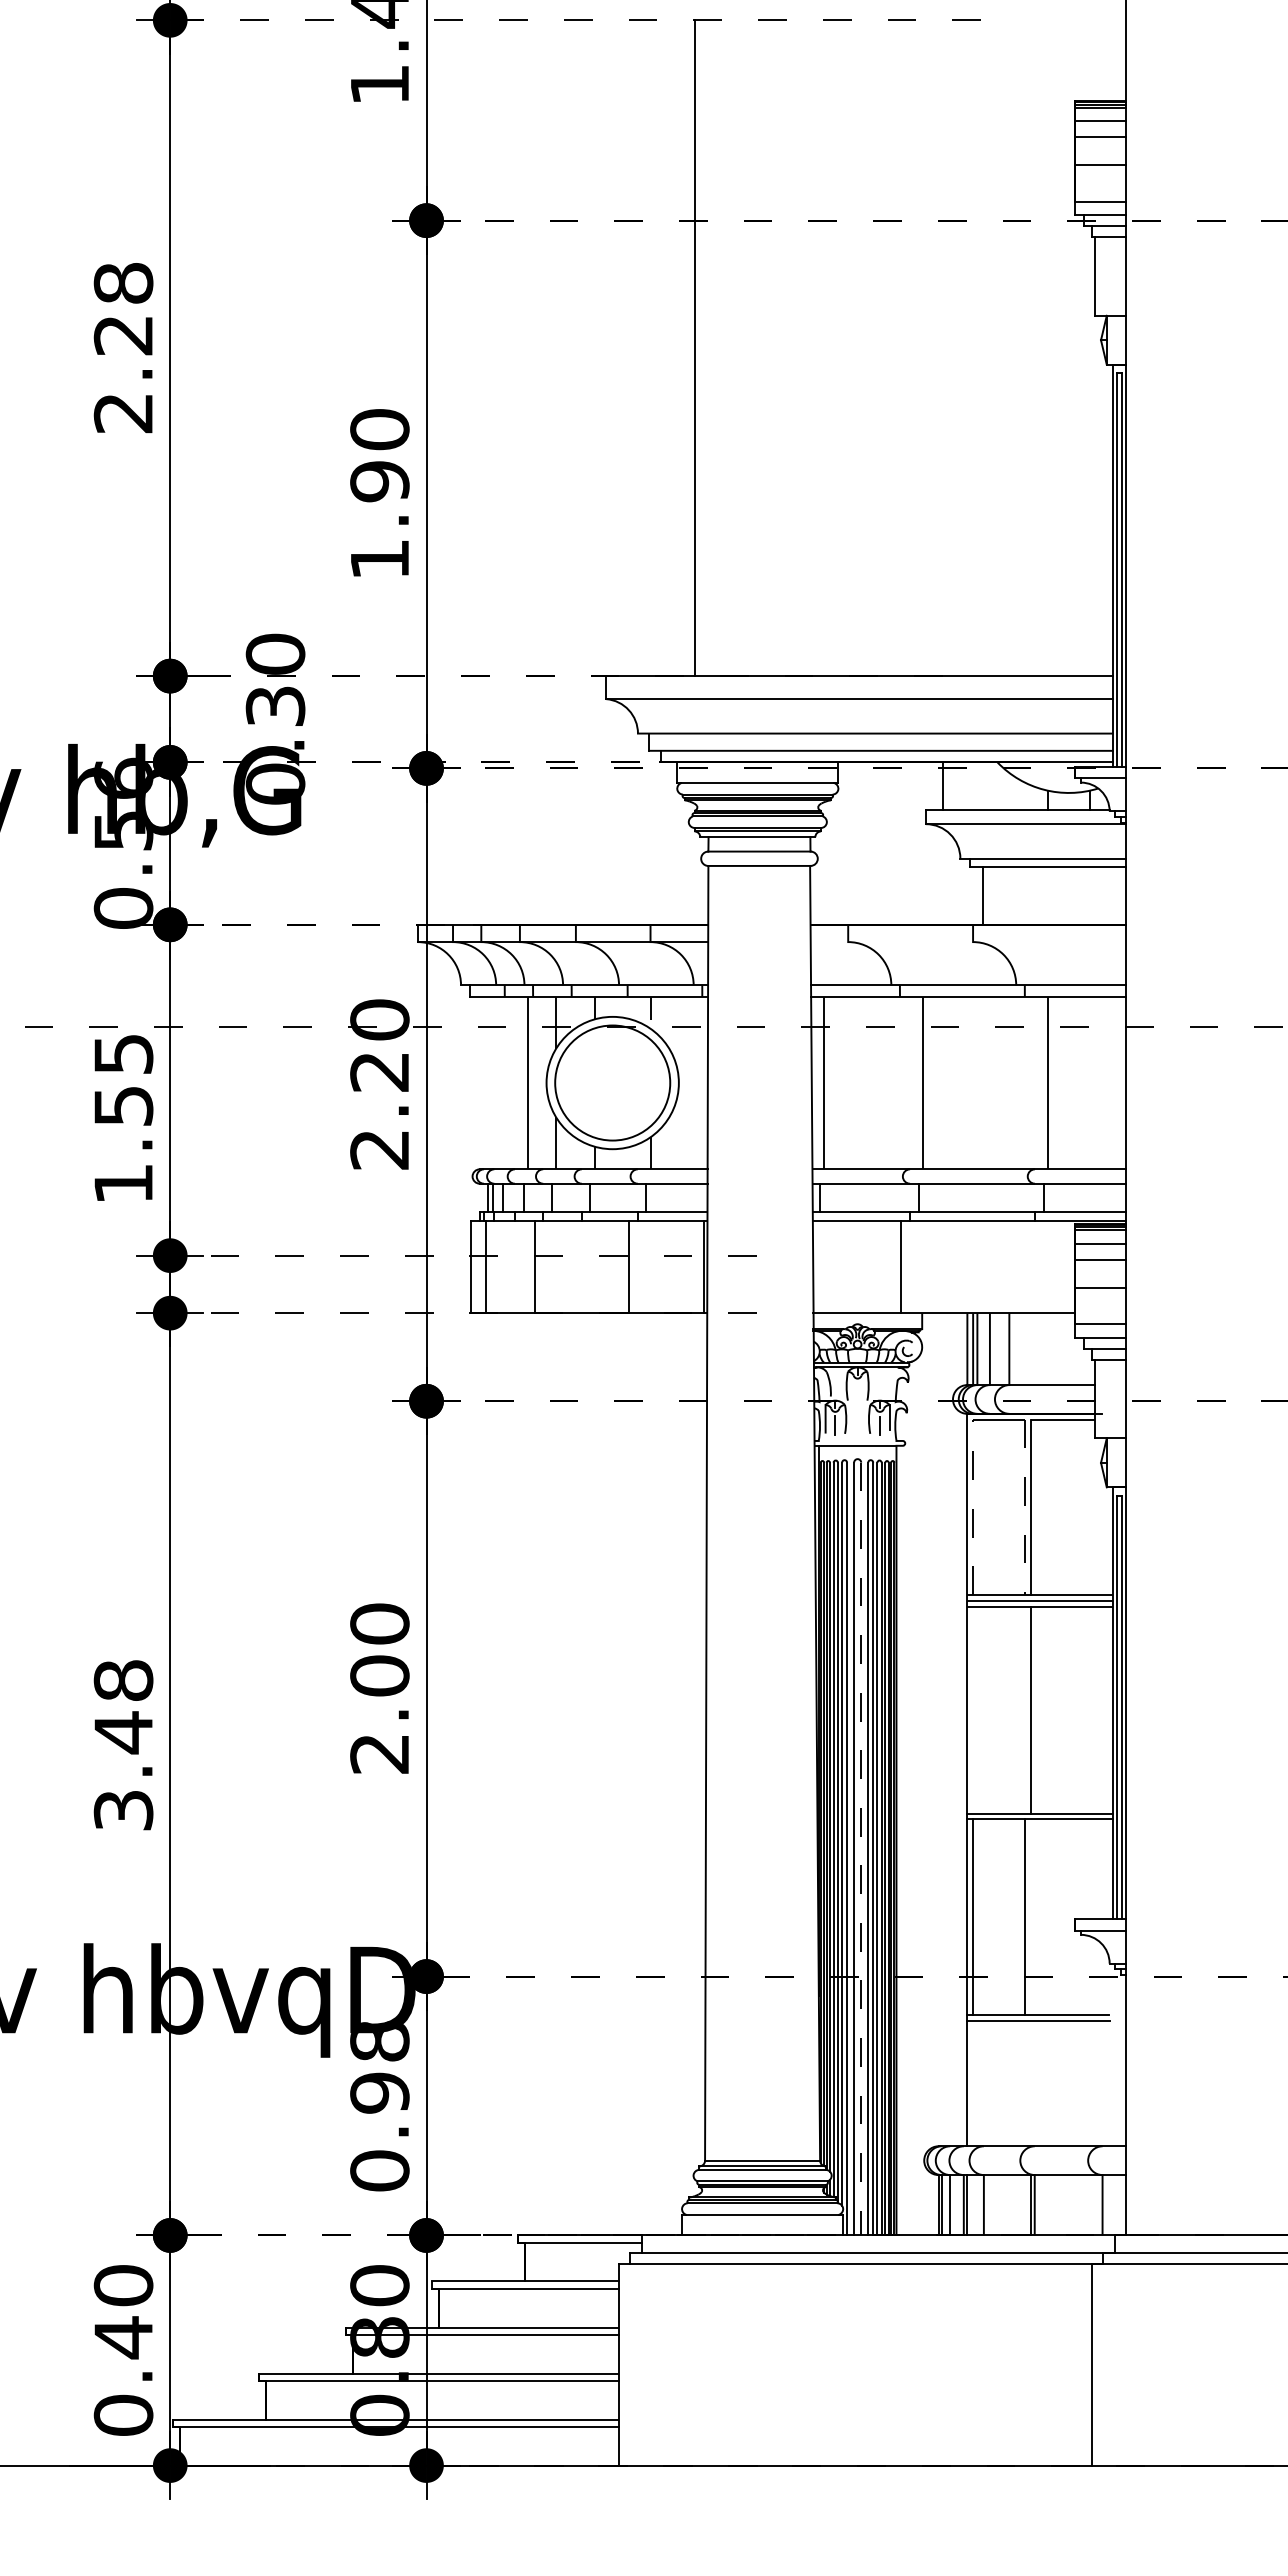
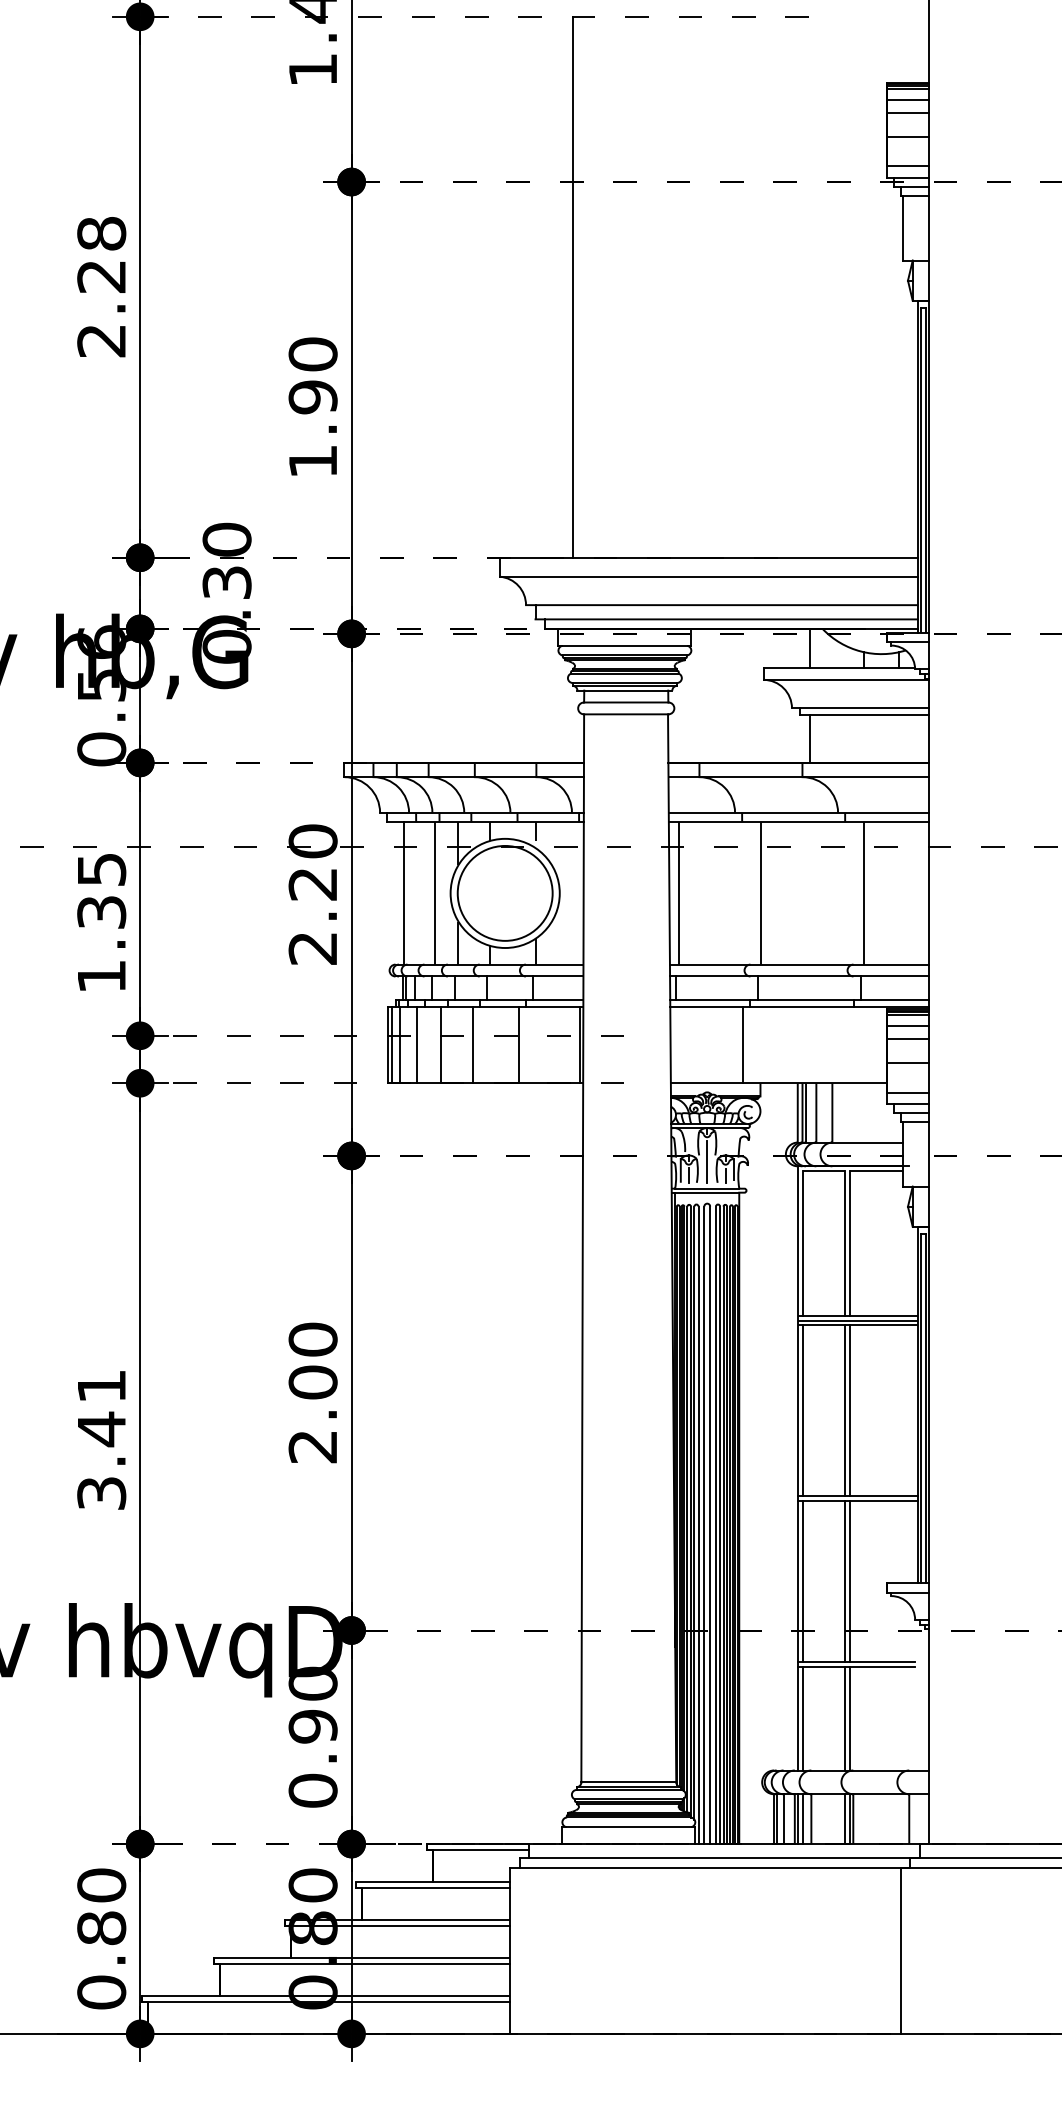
line: (942, 785) -> (810, 647), moved
line: (968, 942) -> (798, 777), added
line: (489, 1082) -> (403, 892), added
text: (122, 1105) -> (100, 911), 1.55 -> 1.35
line: (475, 1267) -> (392, 1045), added
line: (506, 1267) -> (417, 1045), added
line: (573, 1267) -> (472, 1045), added
line: (857, 1408) -> (707, 1161), added
line: (857, 1440) -> (707, 1188), added
line: (973, 1507) -> (802, 1243), dashed -> solid
line: (1024, 1507) -> (844, 1243), dashed -> solid
text: (123, 1680) -> (101, 1386), 3.48 -> 3.41
line: (973, 1709) -> (802, 1410), added
line: (1024, 1709) -> (844, 1410), added
line: (861, 1849) -> (710, 1525), dashed -> solid
line: (1030, 1917) -> (849, 1581), added
text: (379, 2040) -> (312, 1683), 0.98 -> 0.90
line: (973, 2083) -> (802, 1718), added
line: (1024, 2083) -> (844, 1718), added
line: (1030, 2083) -> (849, 1718), added
line: (973, 2205) -> (802, 1819), added
line: (1024, 2205) -> (844, 1819), added
text: (123, 2337) -> (101, 1928), 0.40 -> 0.80

